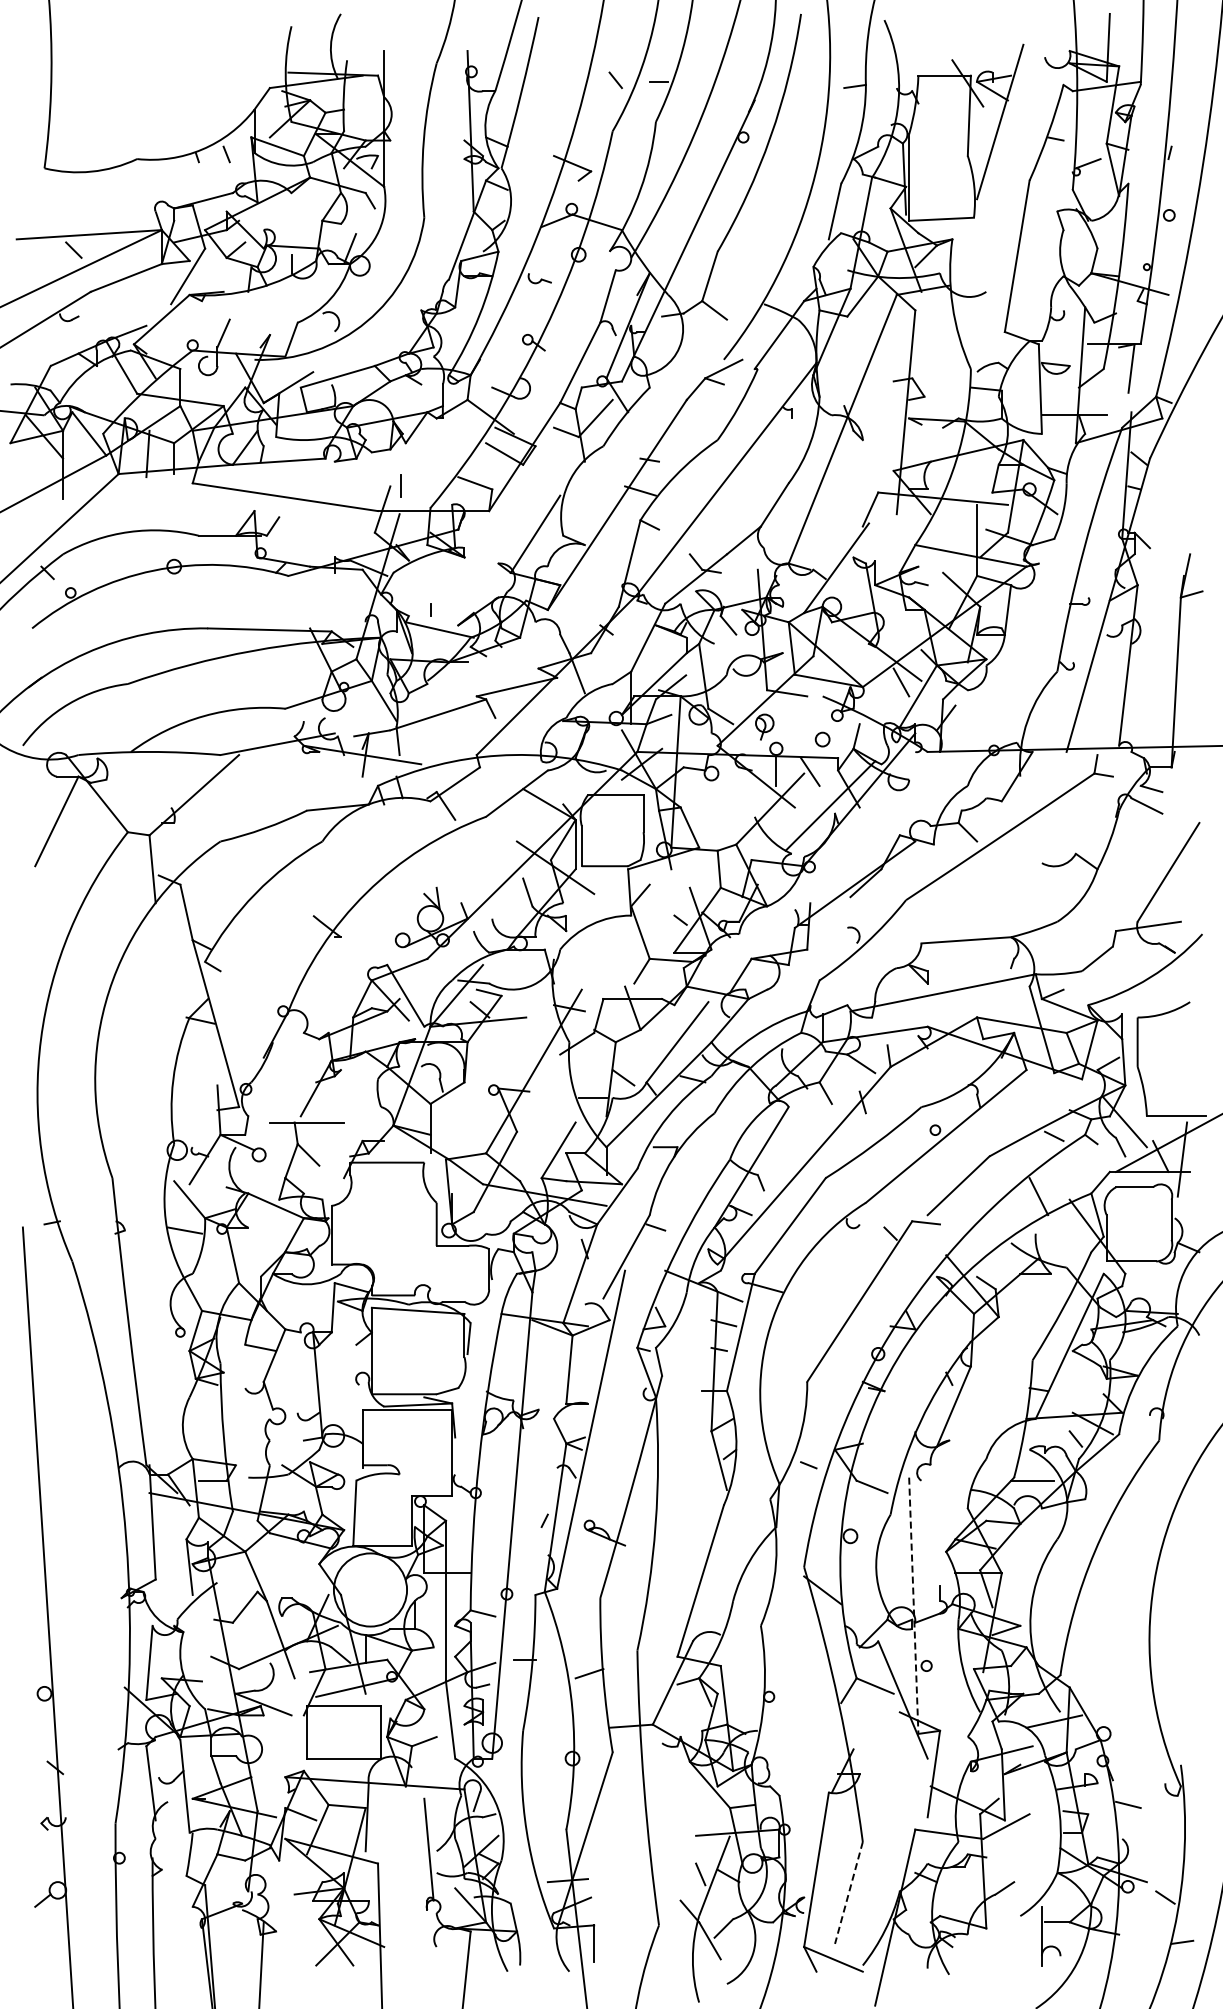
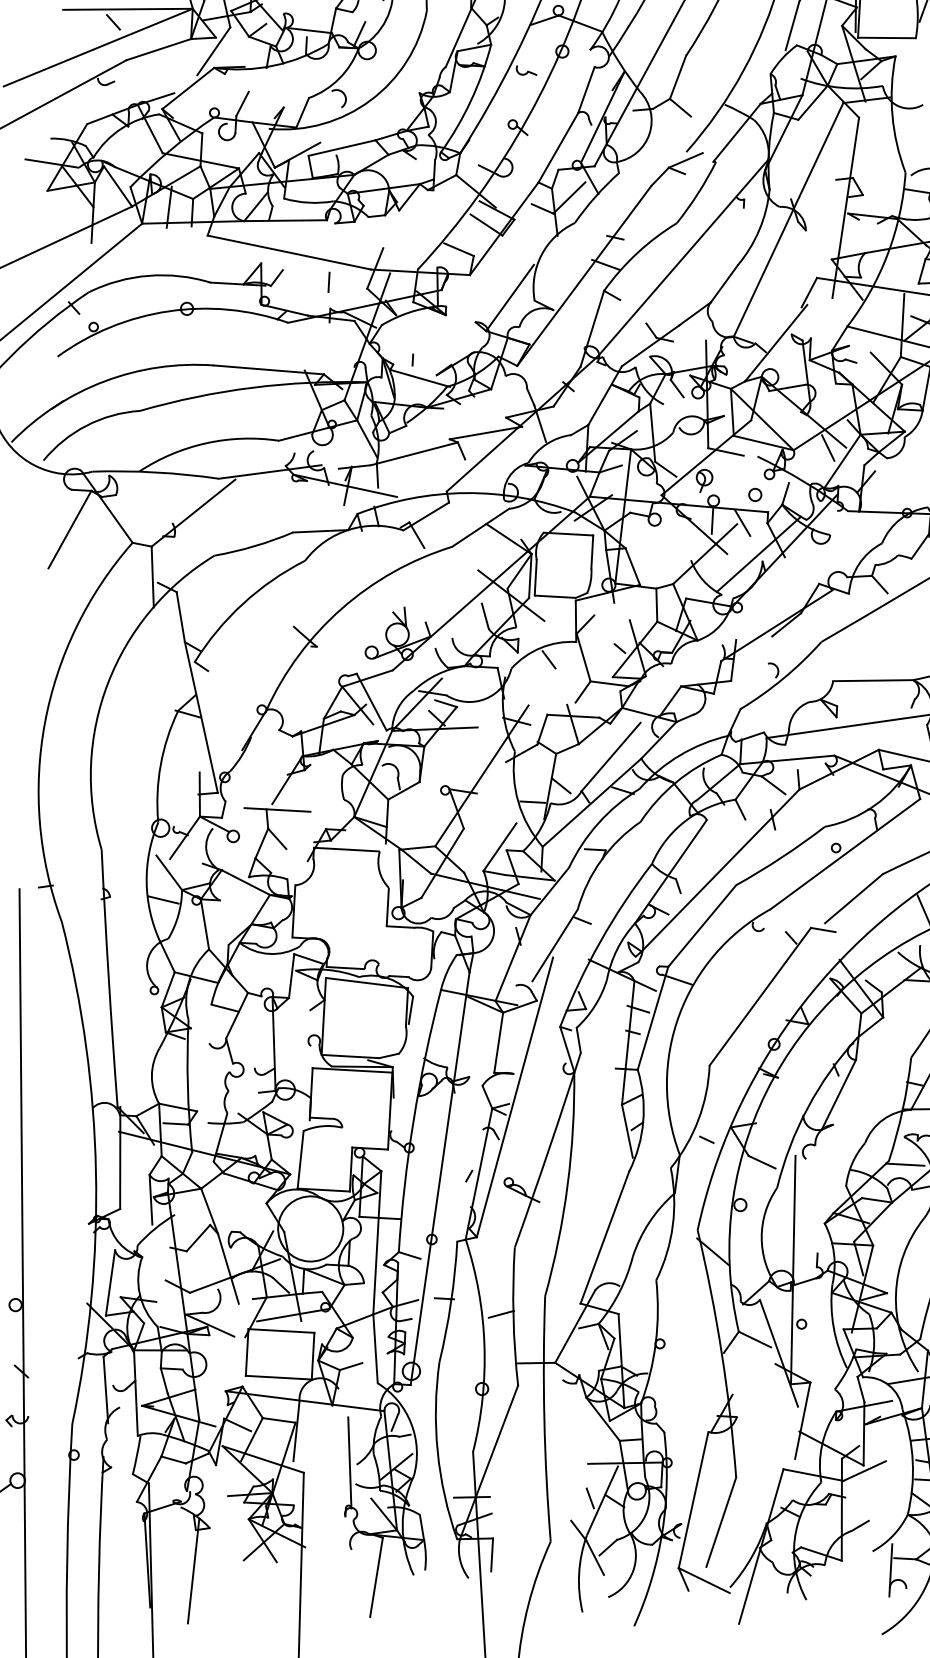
line: (400, 485) -> (328, 281), moved
line: (601, 936) -> (548, 659), added
line: (913, 1606) -> (792, 1270), dashed -> solid
line: (848, 1892) -> (720, 1521), dashed -> solid

